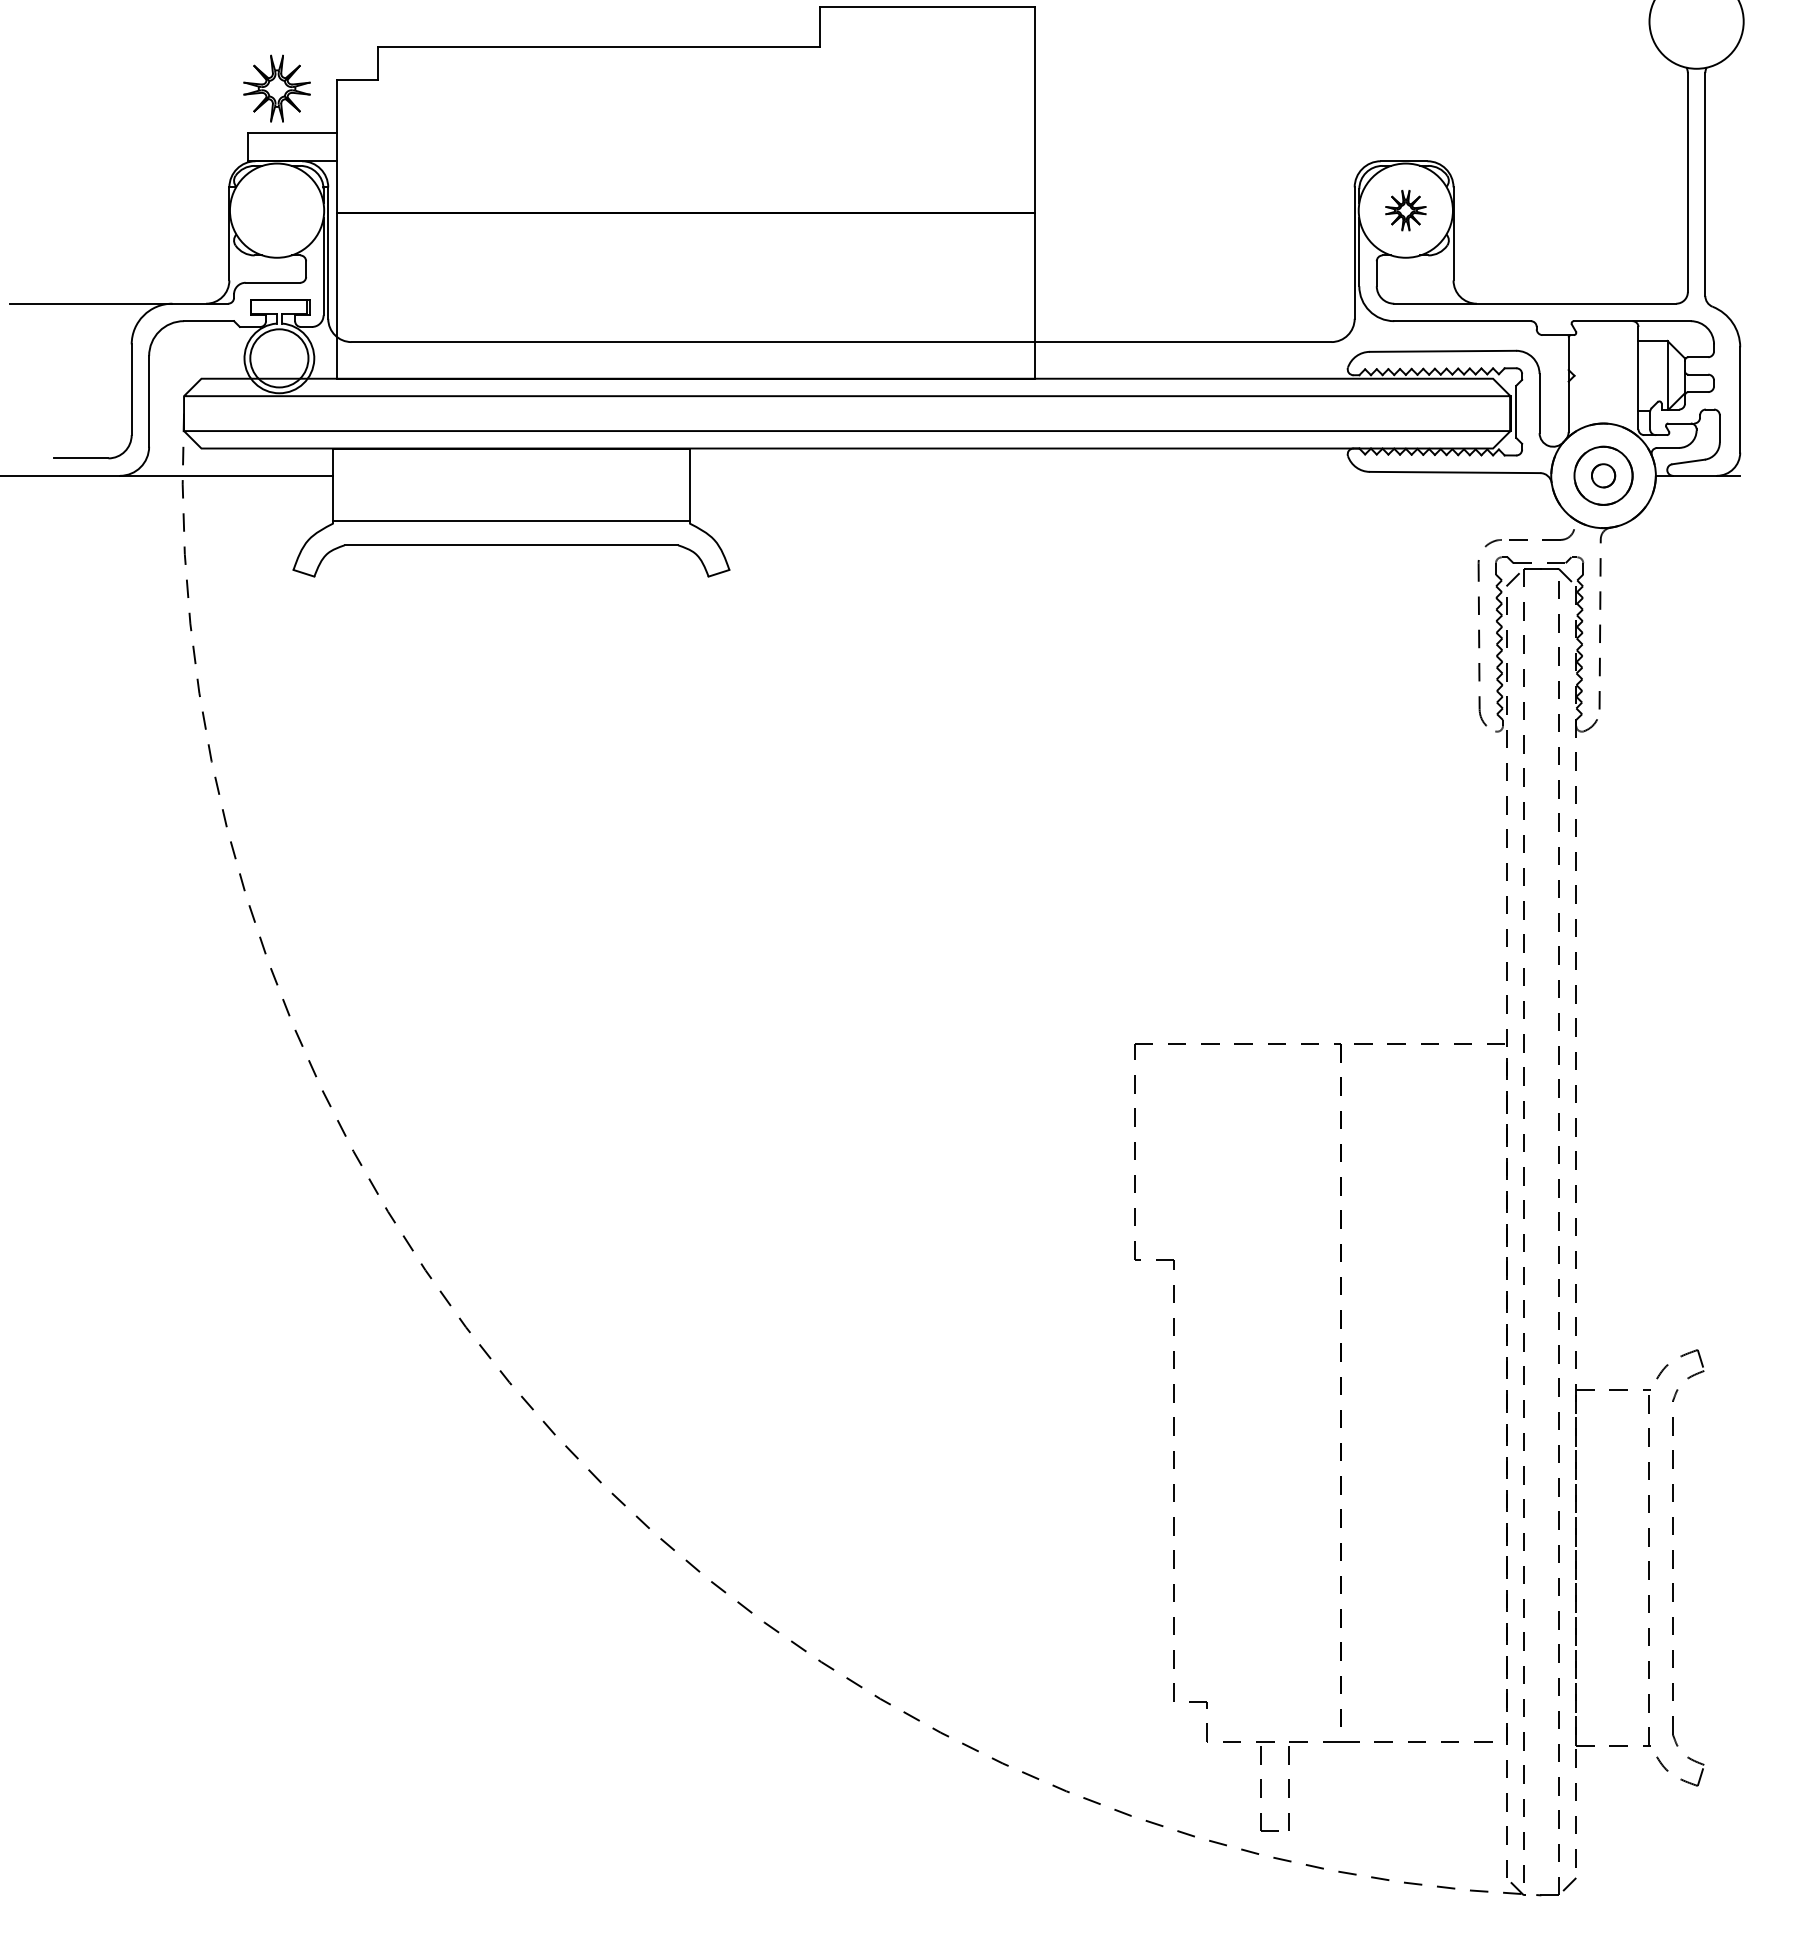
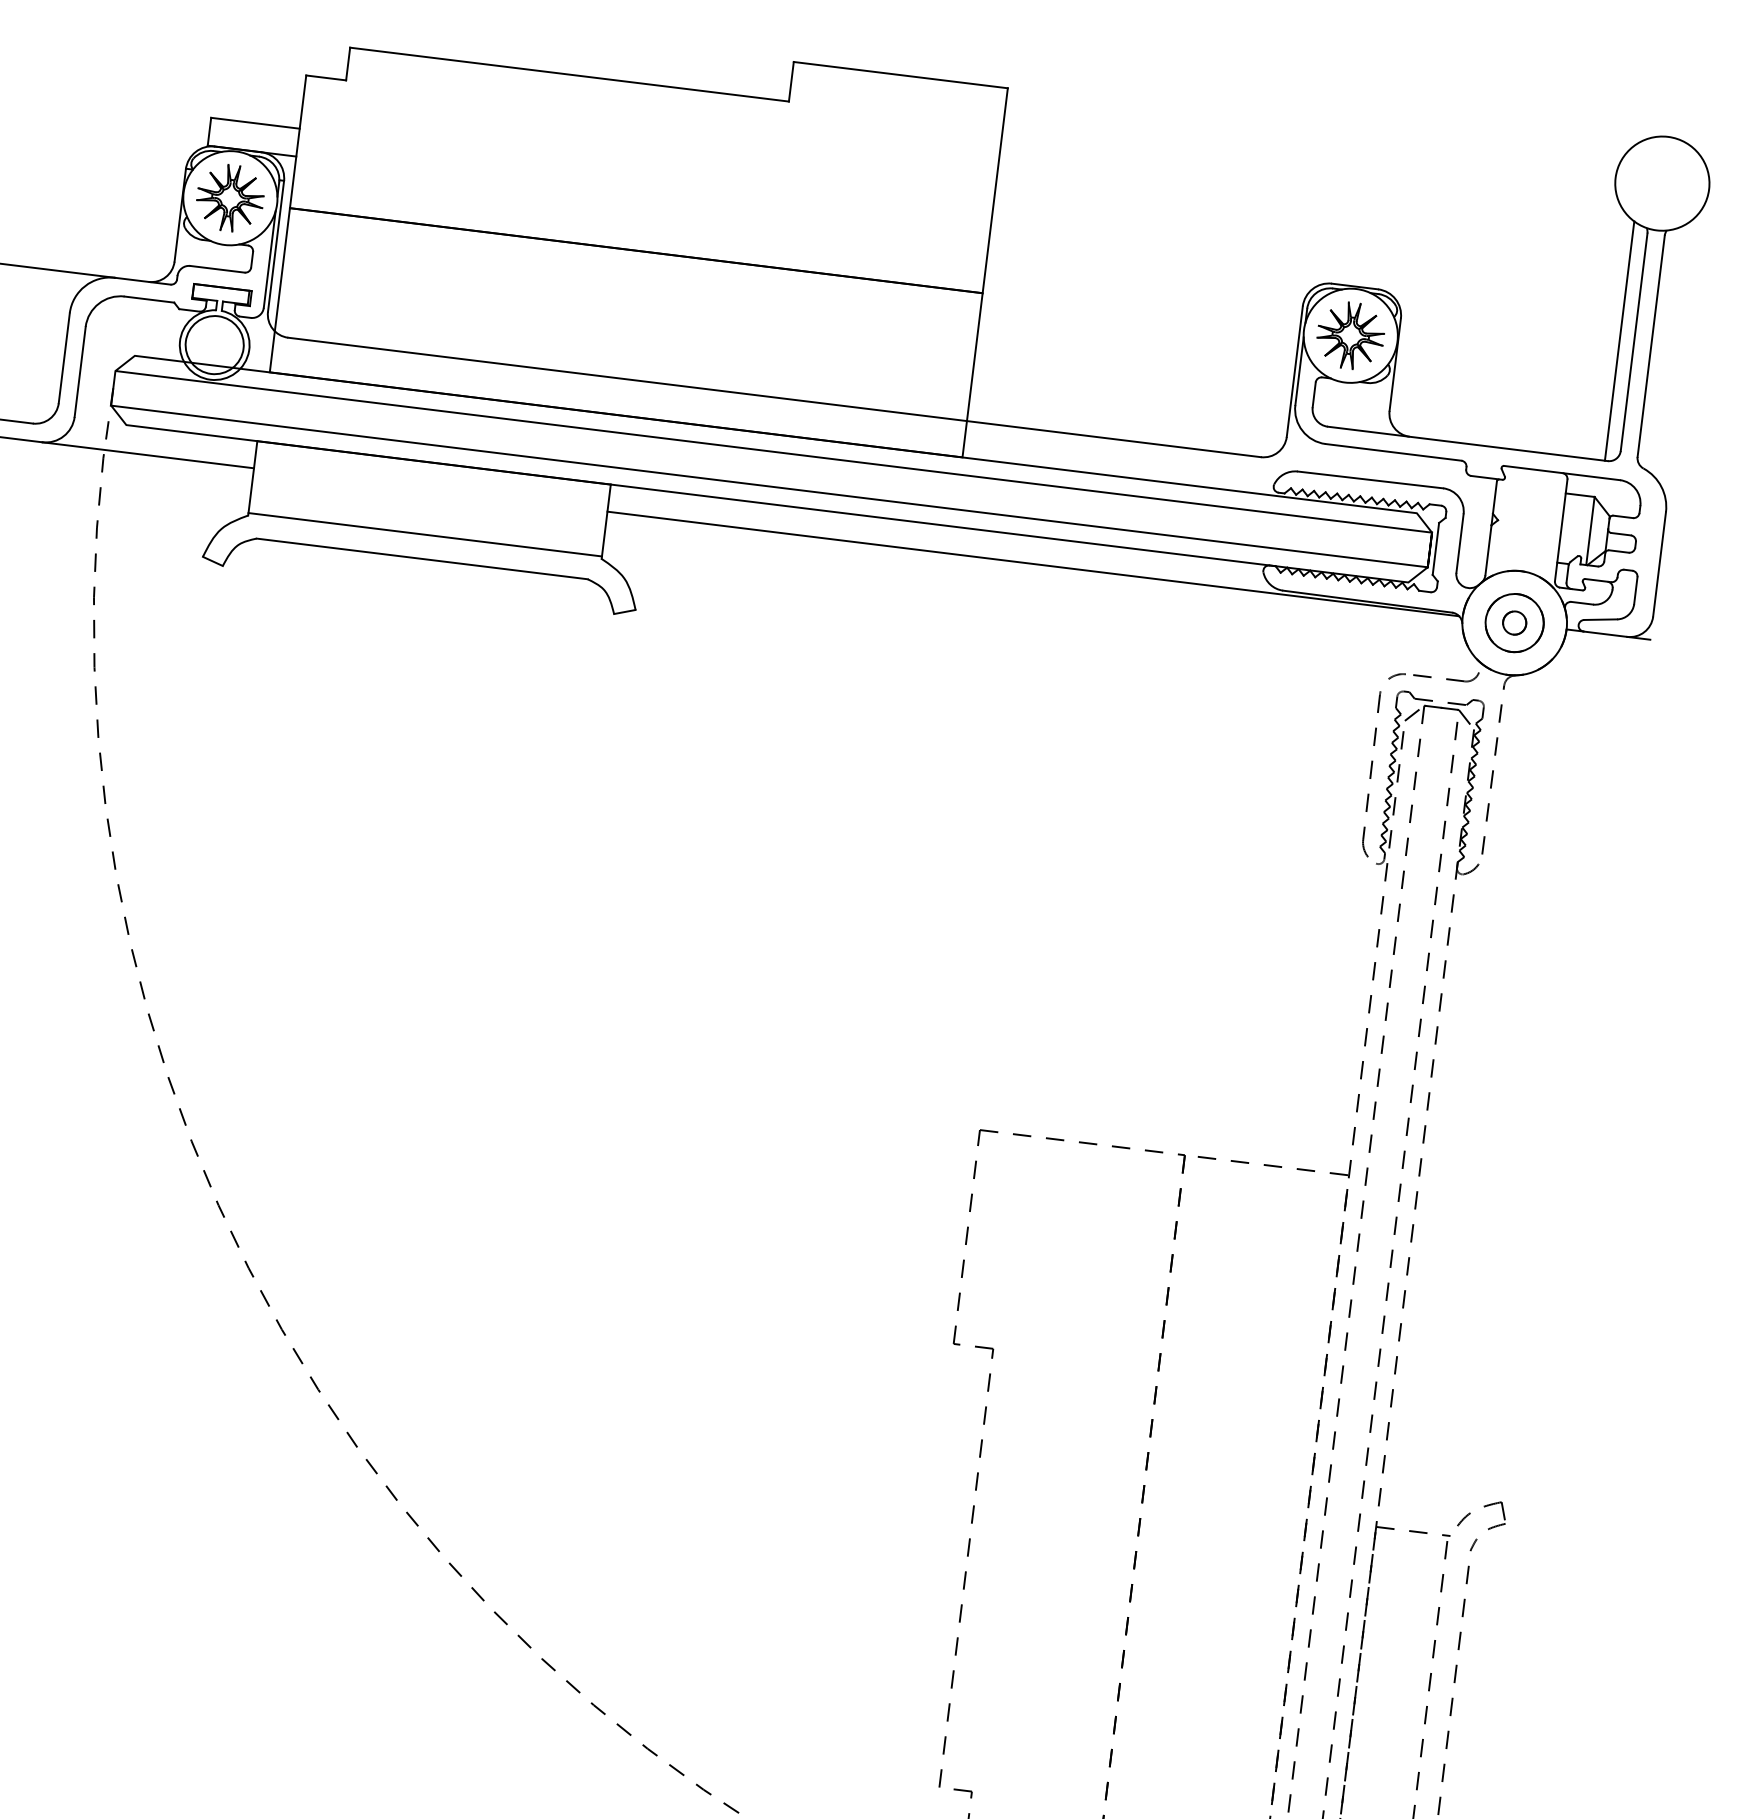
part: (276, 88) -> (229, 197), moved
line: (1673, 182) -> (1619, 340), added
part: (1405, 210) -> (1350, 335), size x1.67
line: (1118, 475) -> (1033, 563), added

